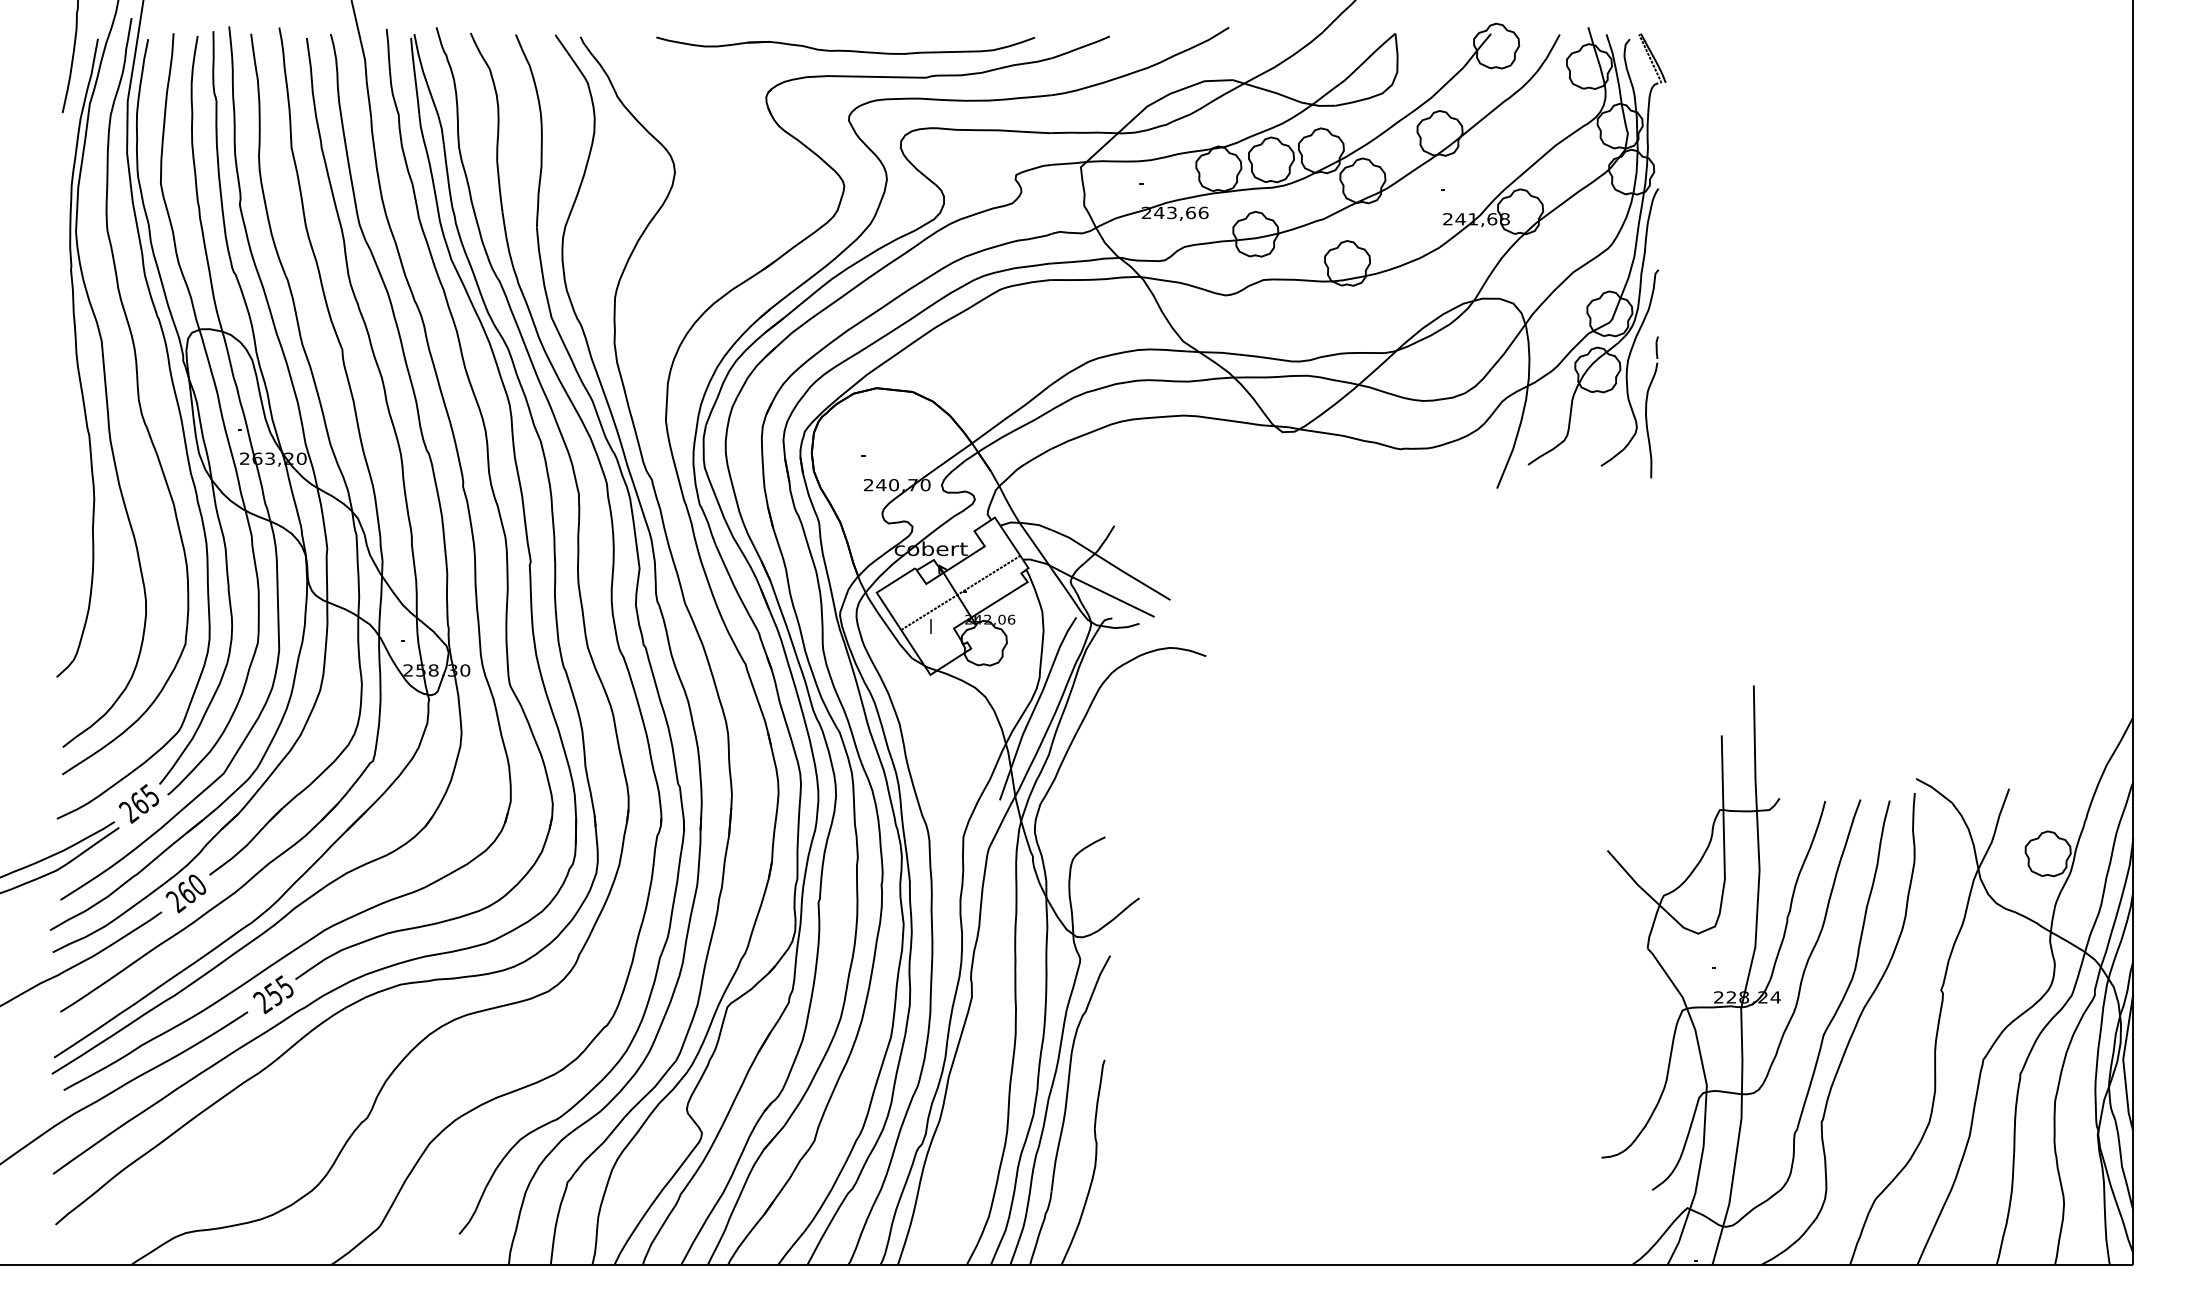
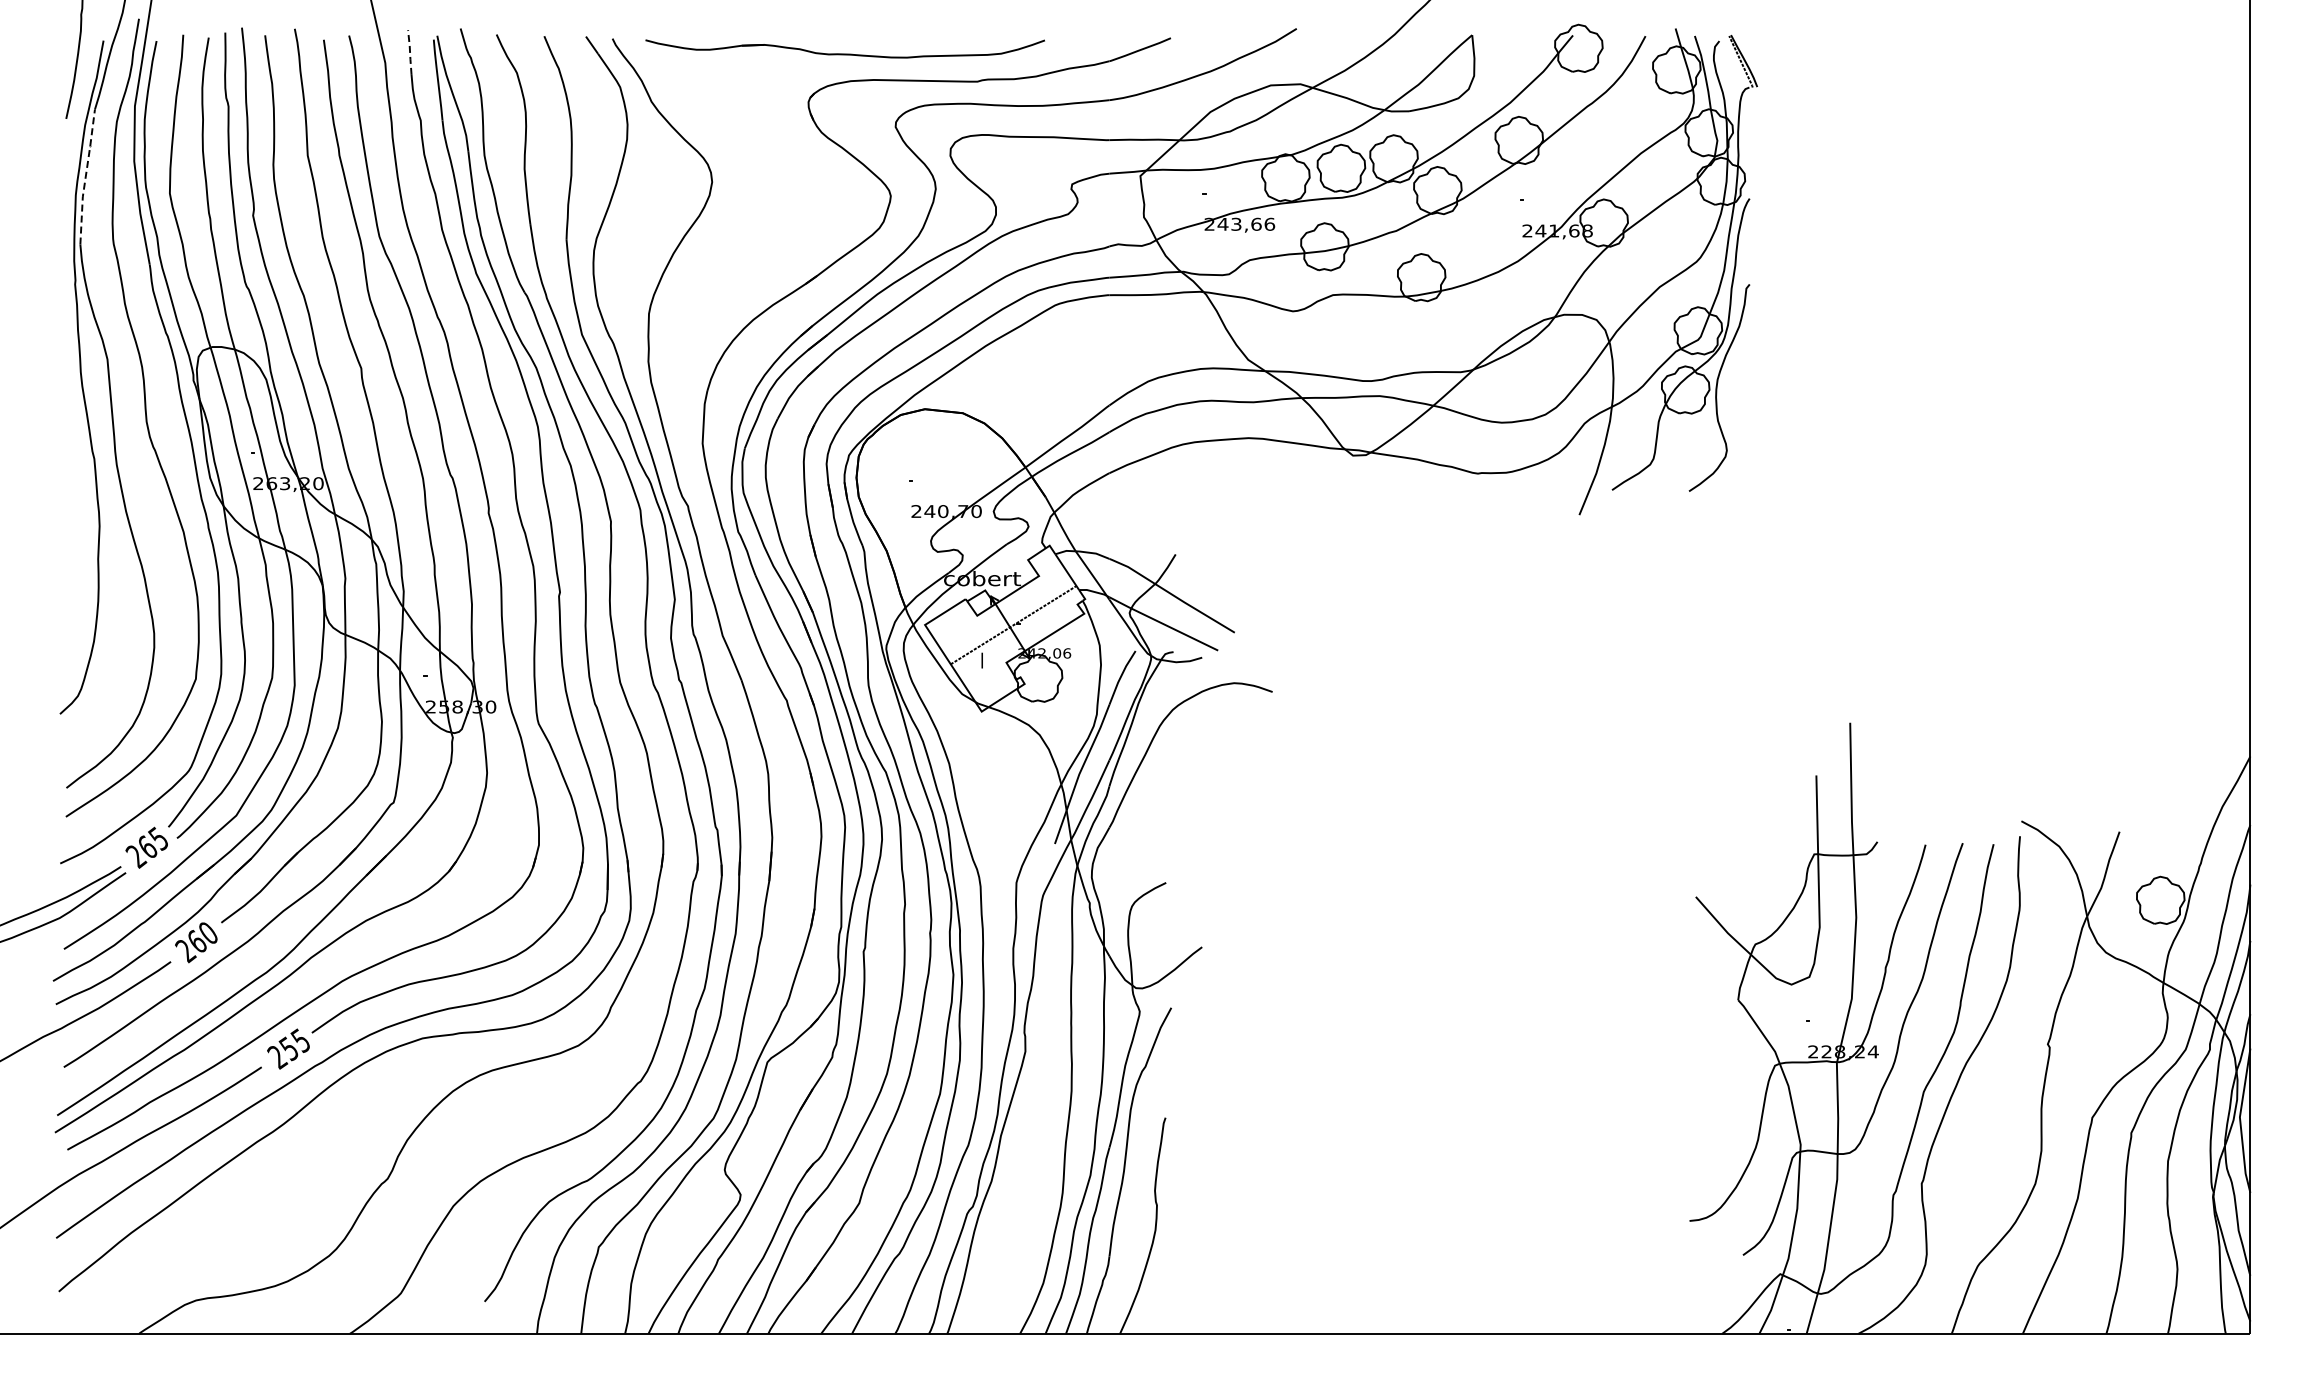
part: (844, 45) -> (844, 48), moved
line: (388, 50) -> (410, 52), solid -> dashed
line: (80, 167) -> (85, 176), solid -> dashed
part: (1651, 407) -> (1742, 429), removed

